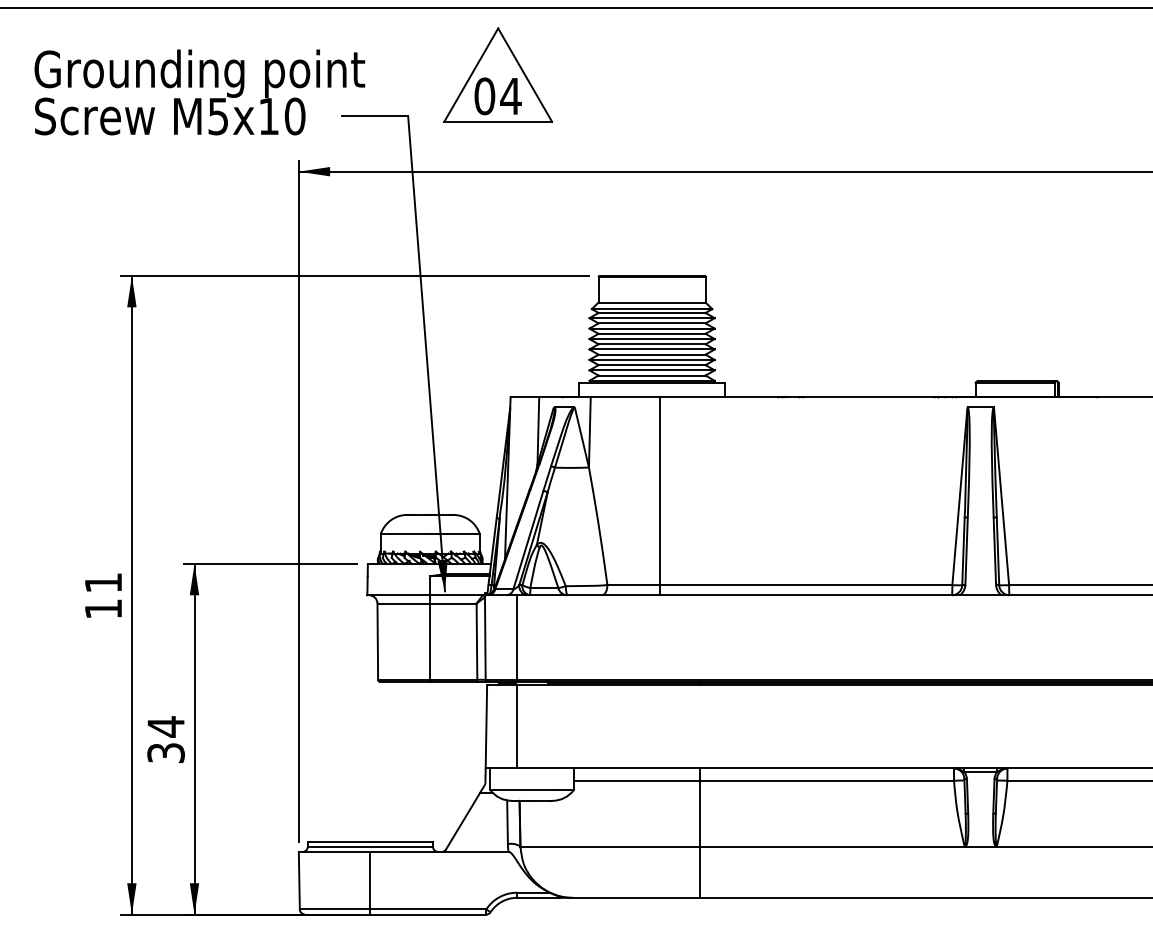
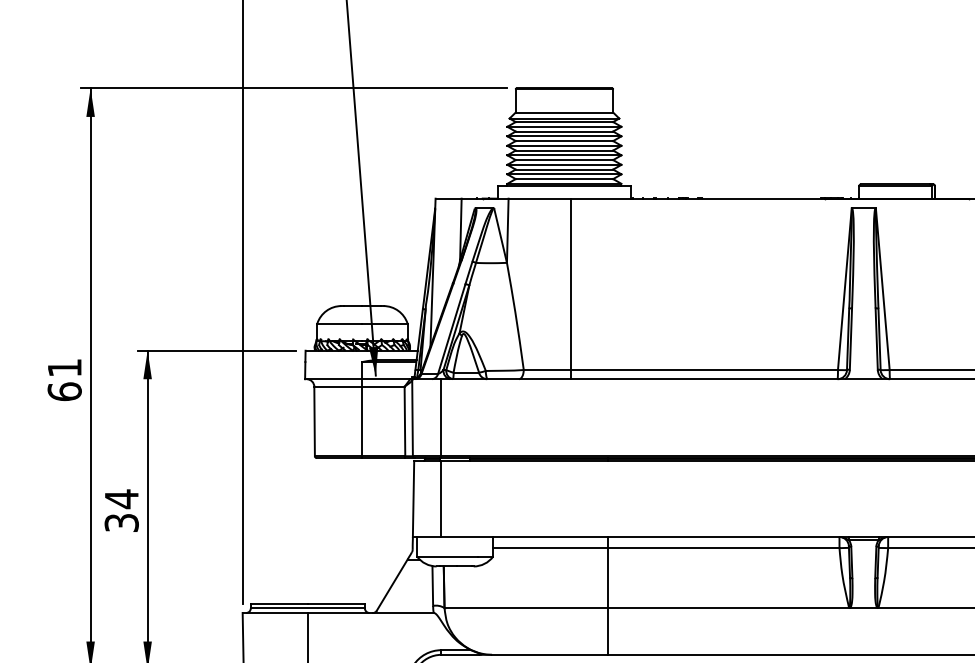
text: (103, 608) -> (64, 391), 11 -> 61

